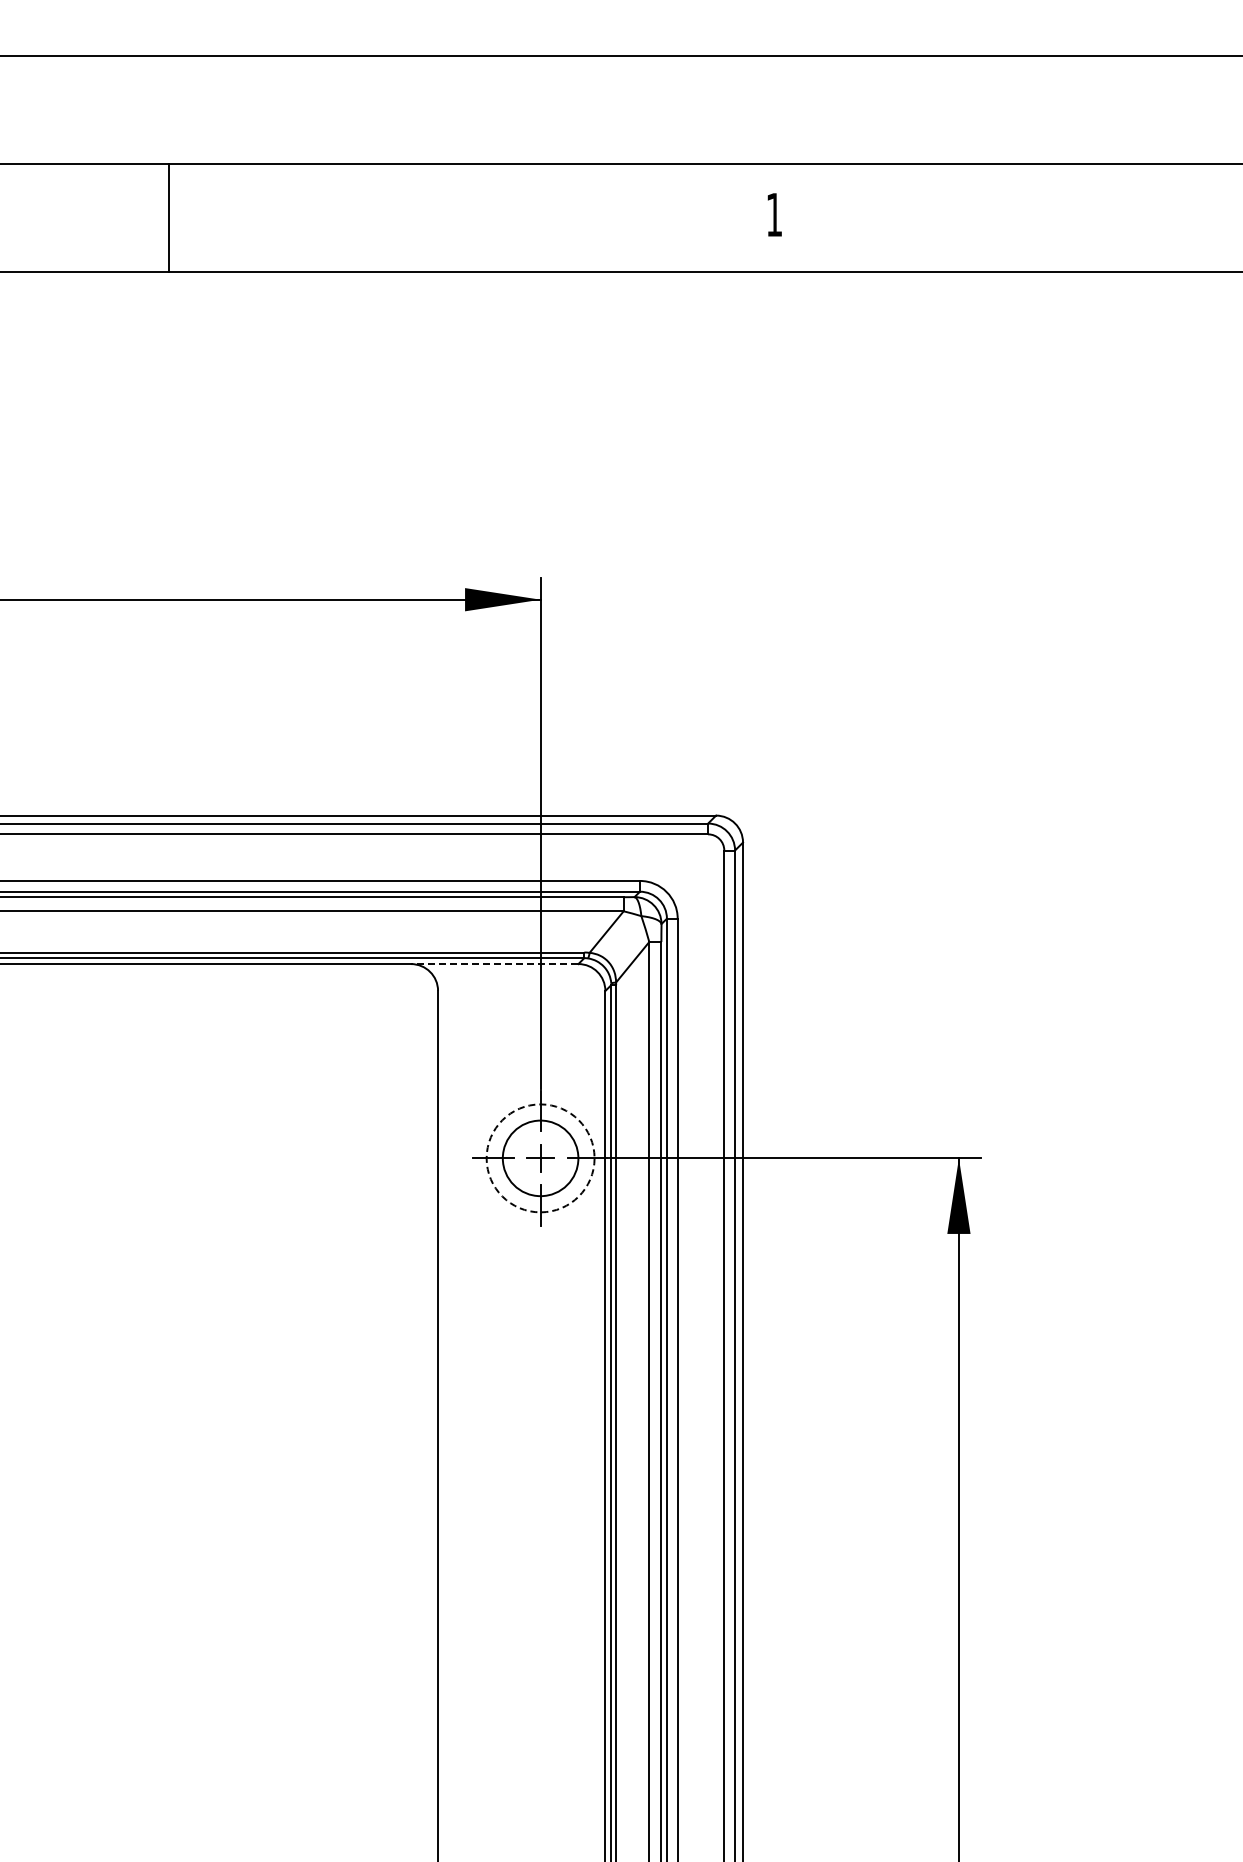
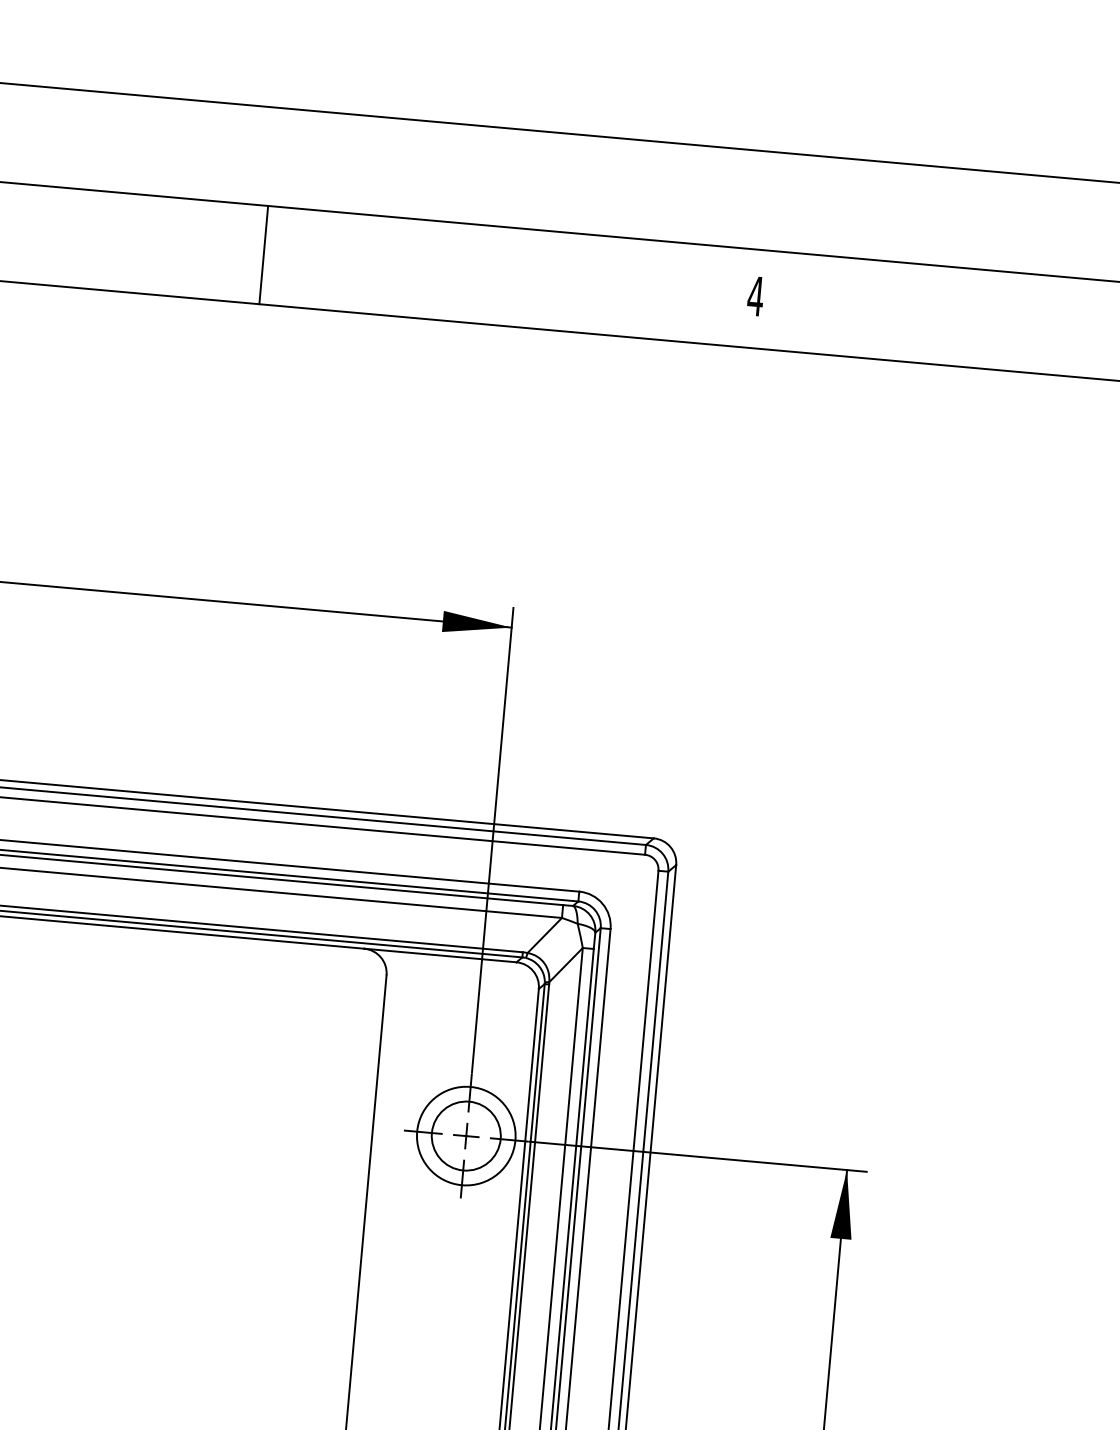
text: (773, 214) -> (754, 295), 1 -> 4
line: (169, 217) -> (264, 254), moved
line: (494, 964) -> (440, 955), dashed -> solid
circle: (540, 1158) -> (466, 1136), dashed -> solid

